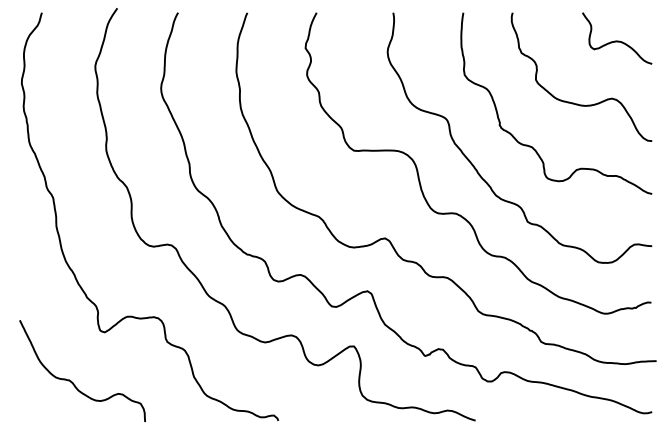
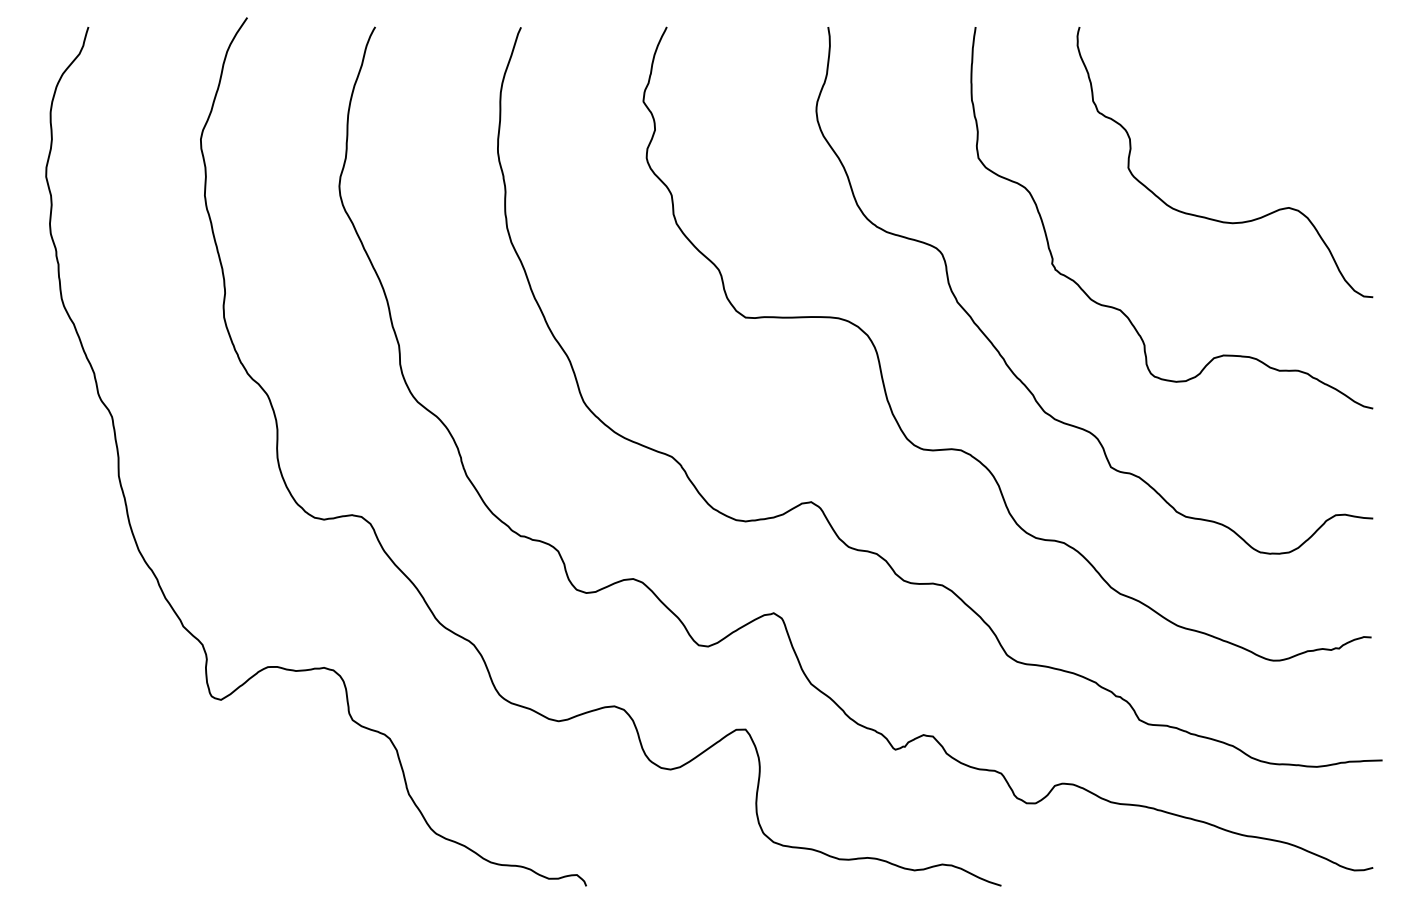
curve: (617, 40) -> (1300, 85), removed
curve: (71, 380) -> (150, 801), removed

